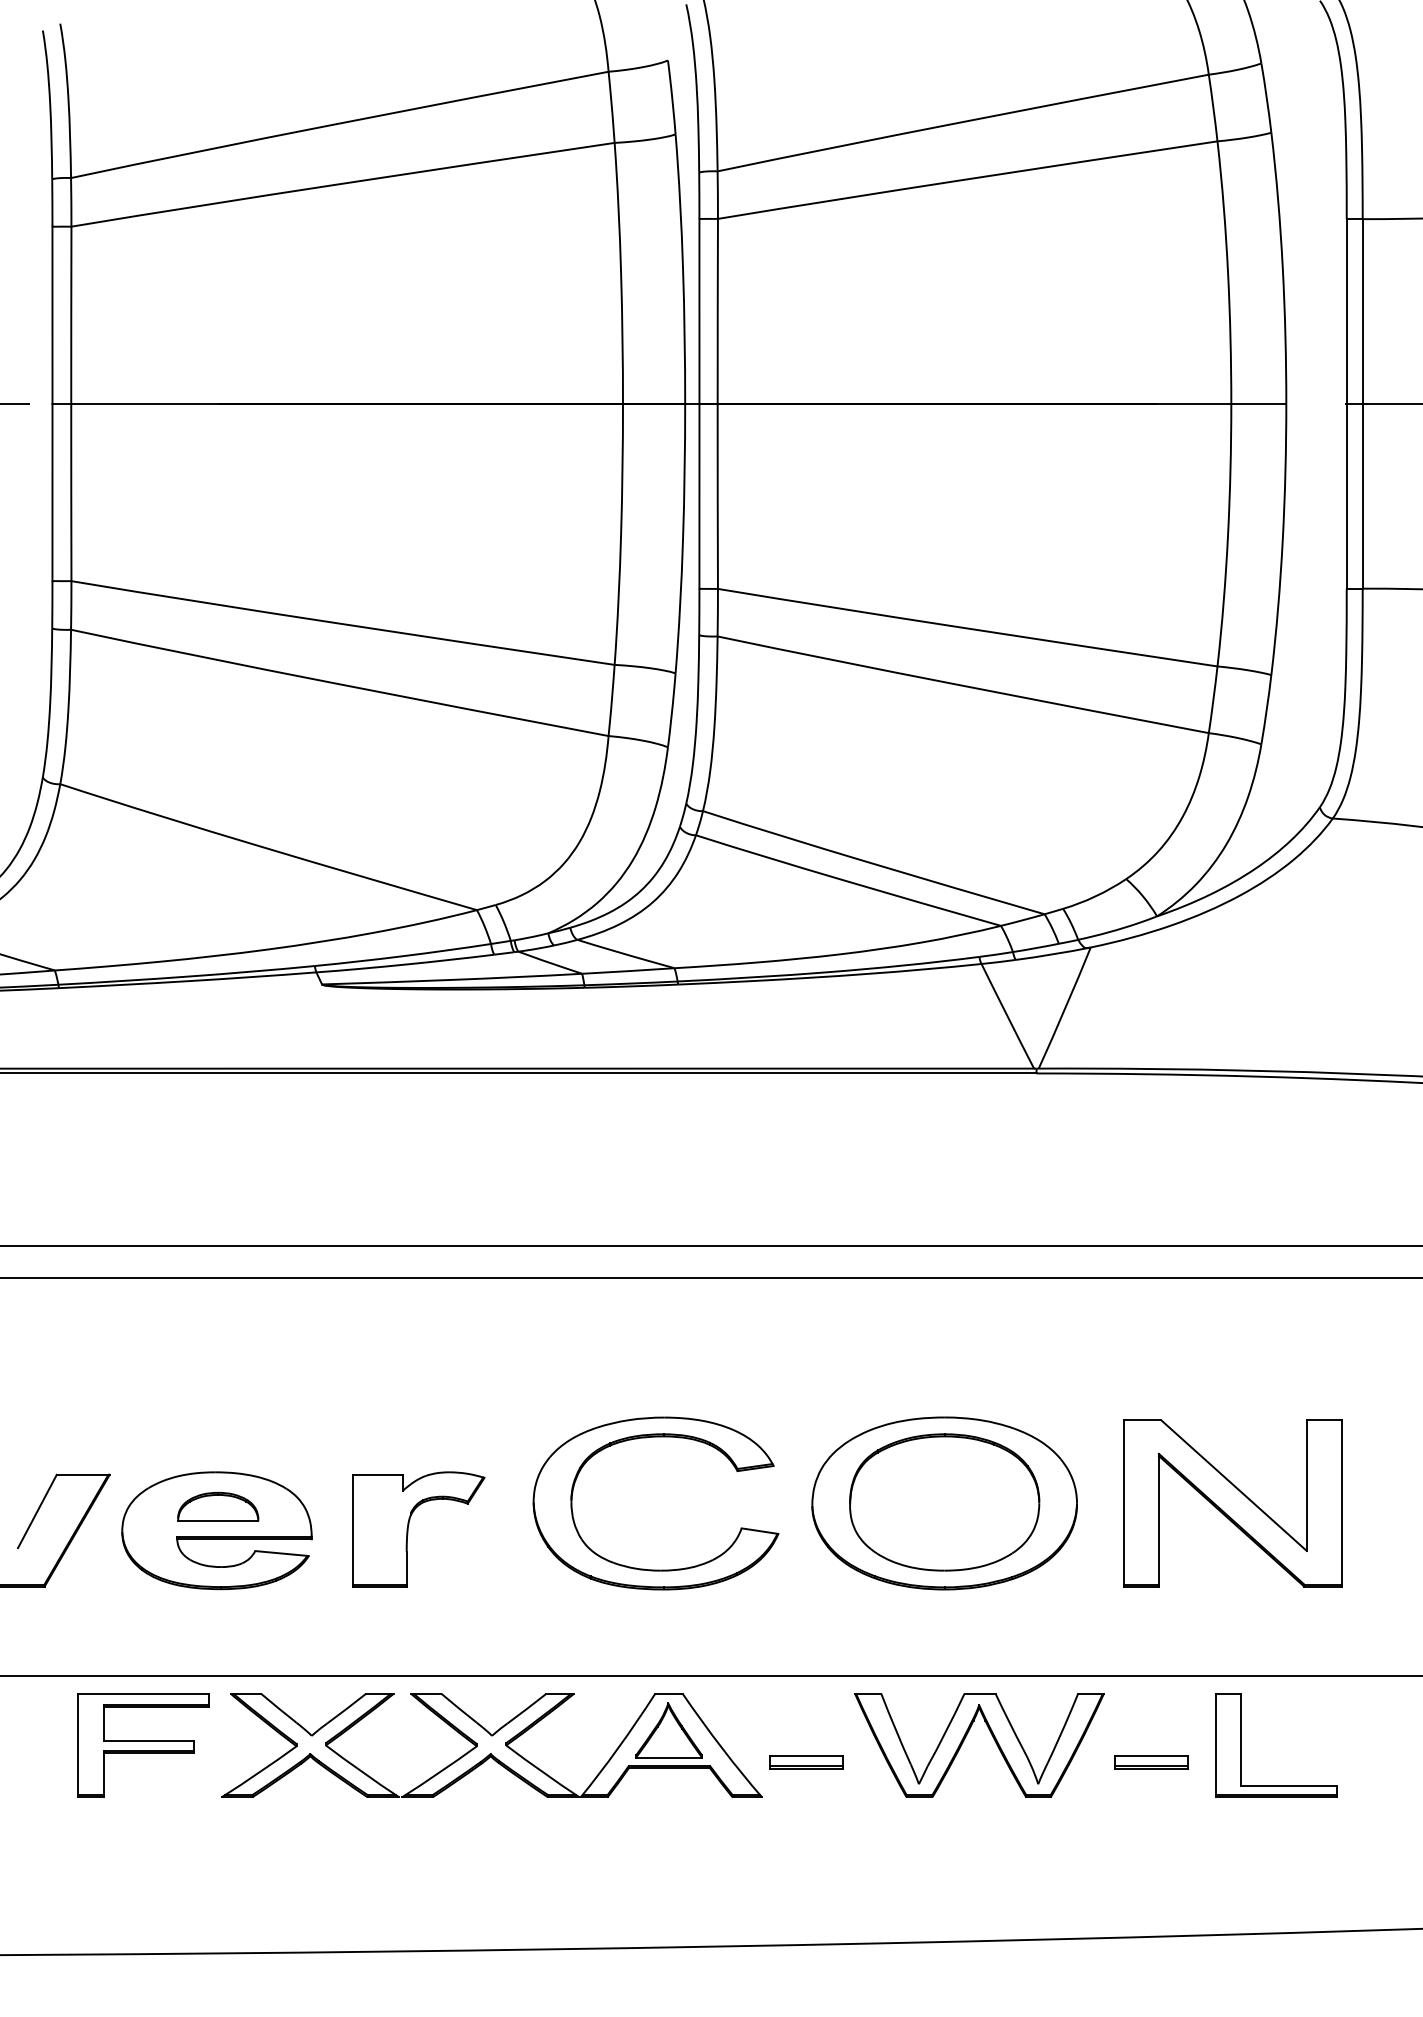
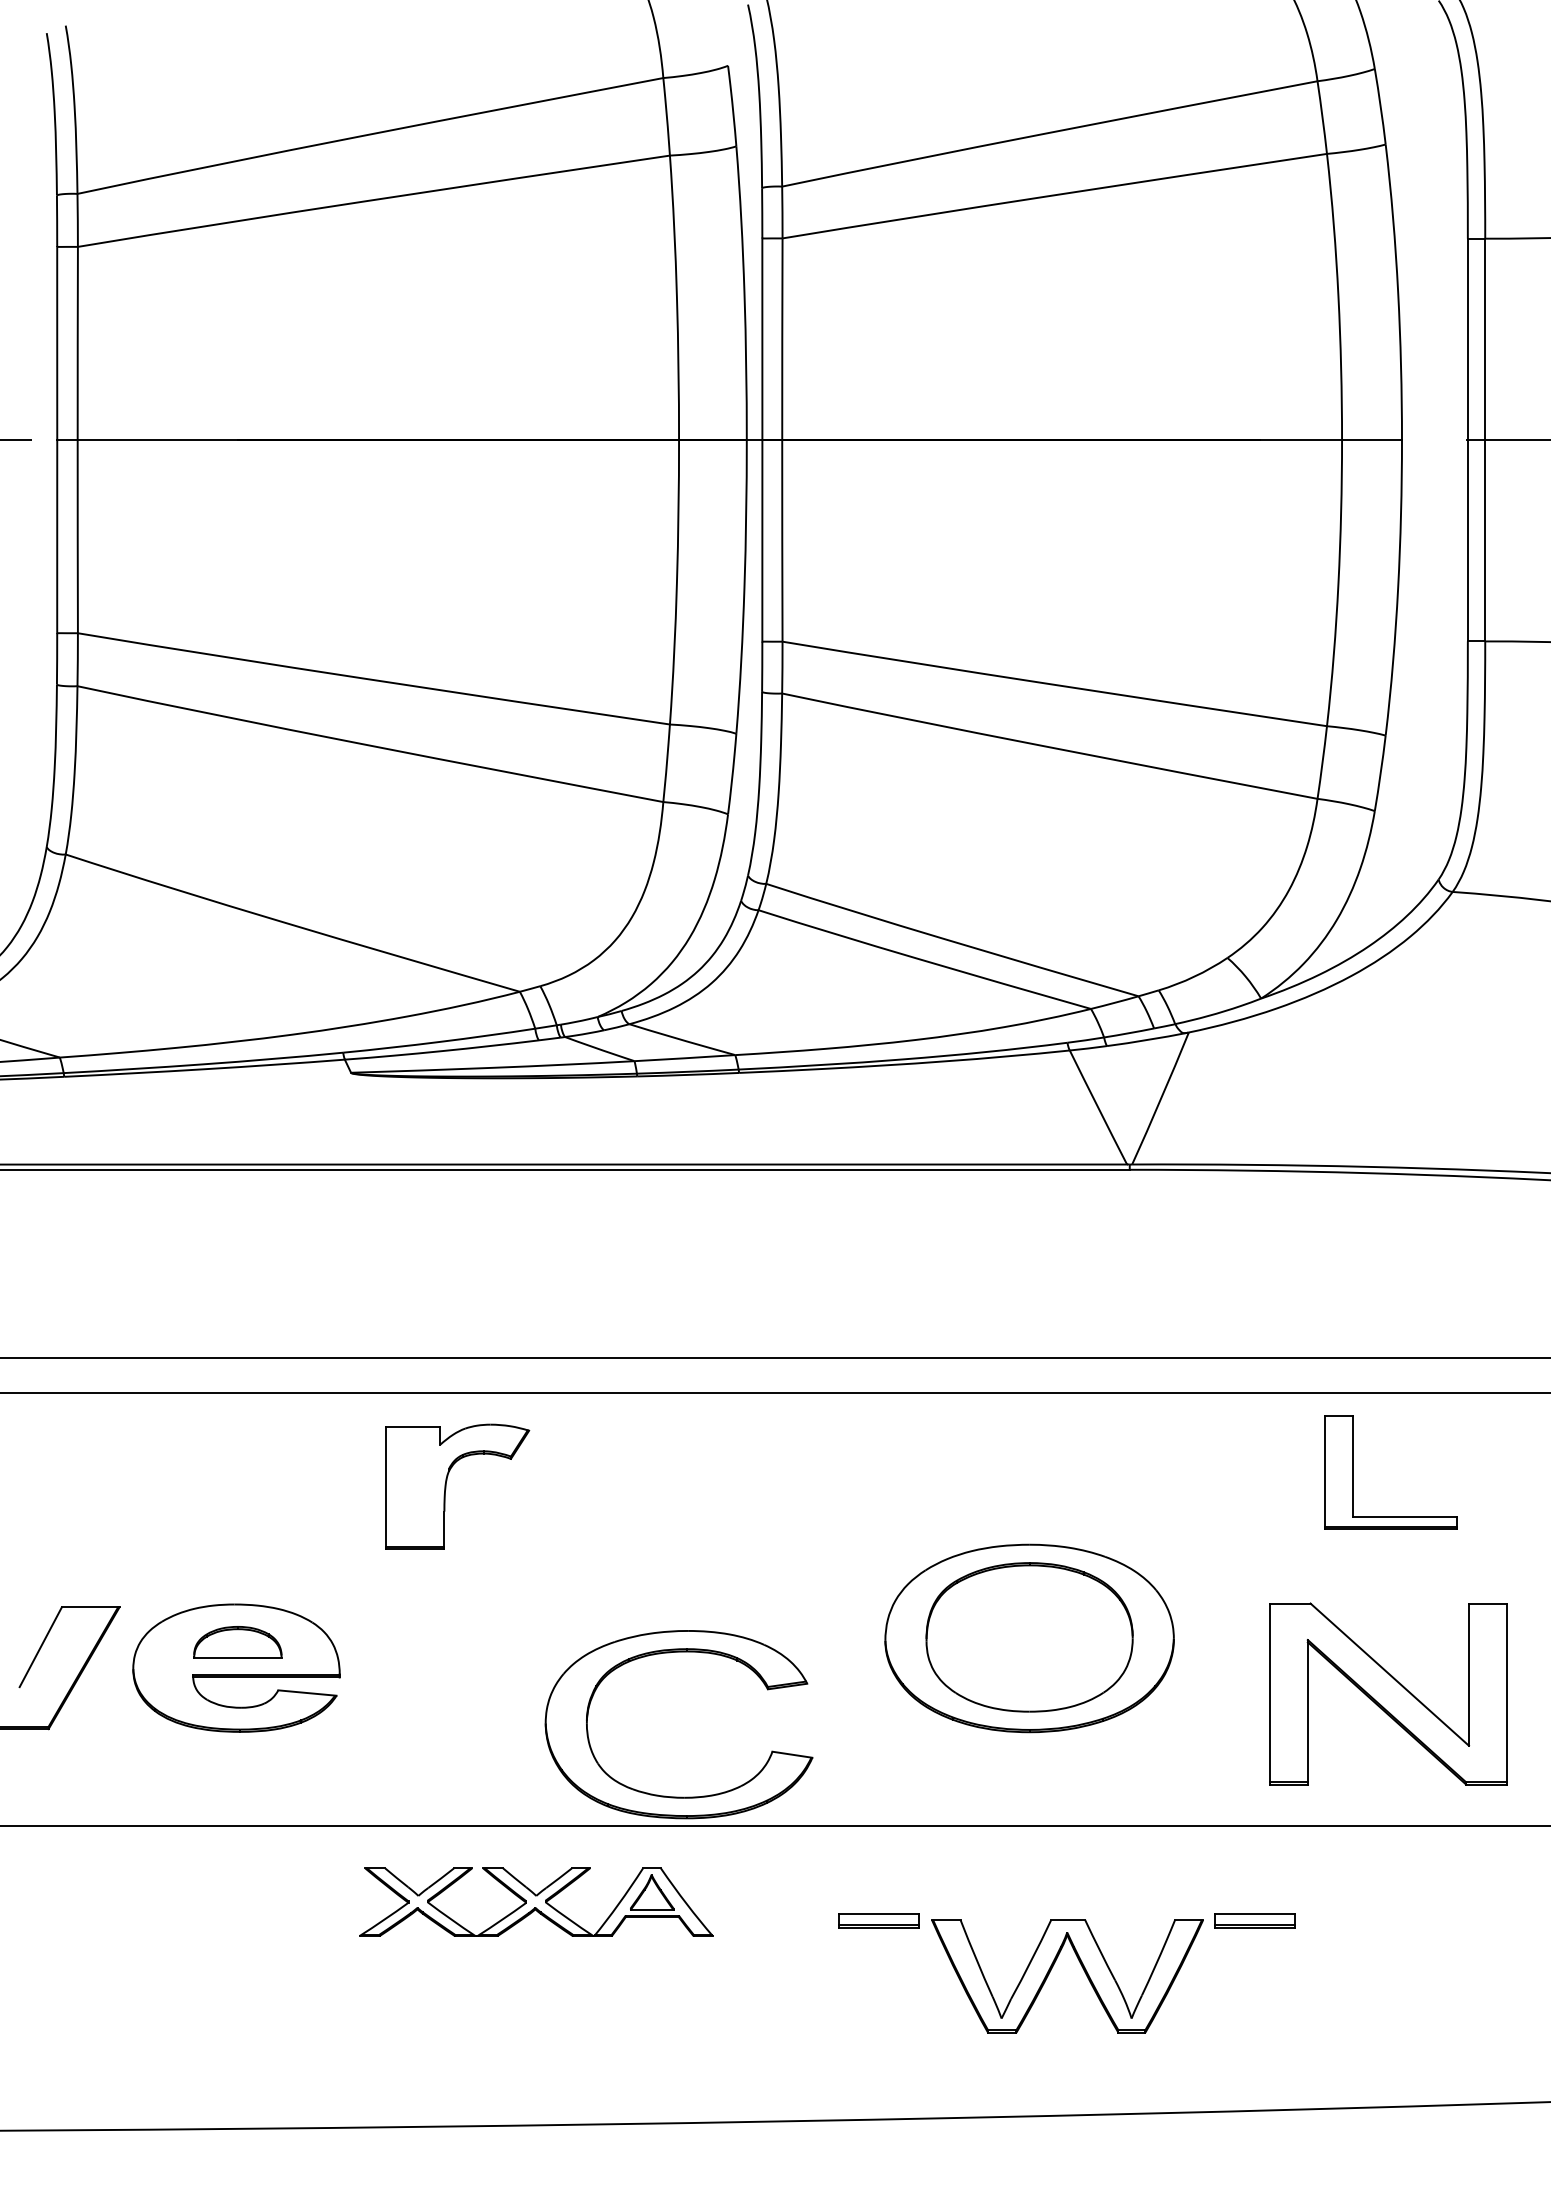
part: (646, 1438) -> (668, 1653), moved
part: (1232, 1503) -> (1388, 1694), moved
part: (409, 1525) -> (447, 1482), moved
part: (965, 1739) -> (1052, 1969), moved
part: (143, 1745) -> (156, 1902), removed
part: (491, 1745) -> (535, 1902), size x0.6
part: (1241, 1745) -> (1353, 1472), moved

